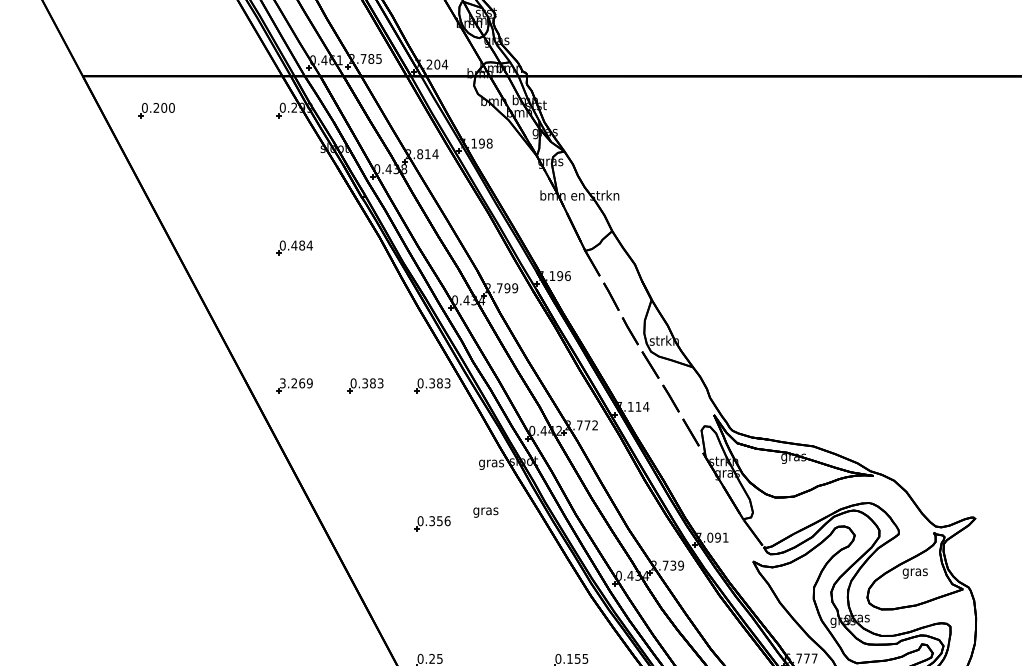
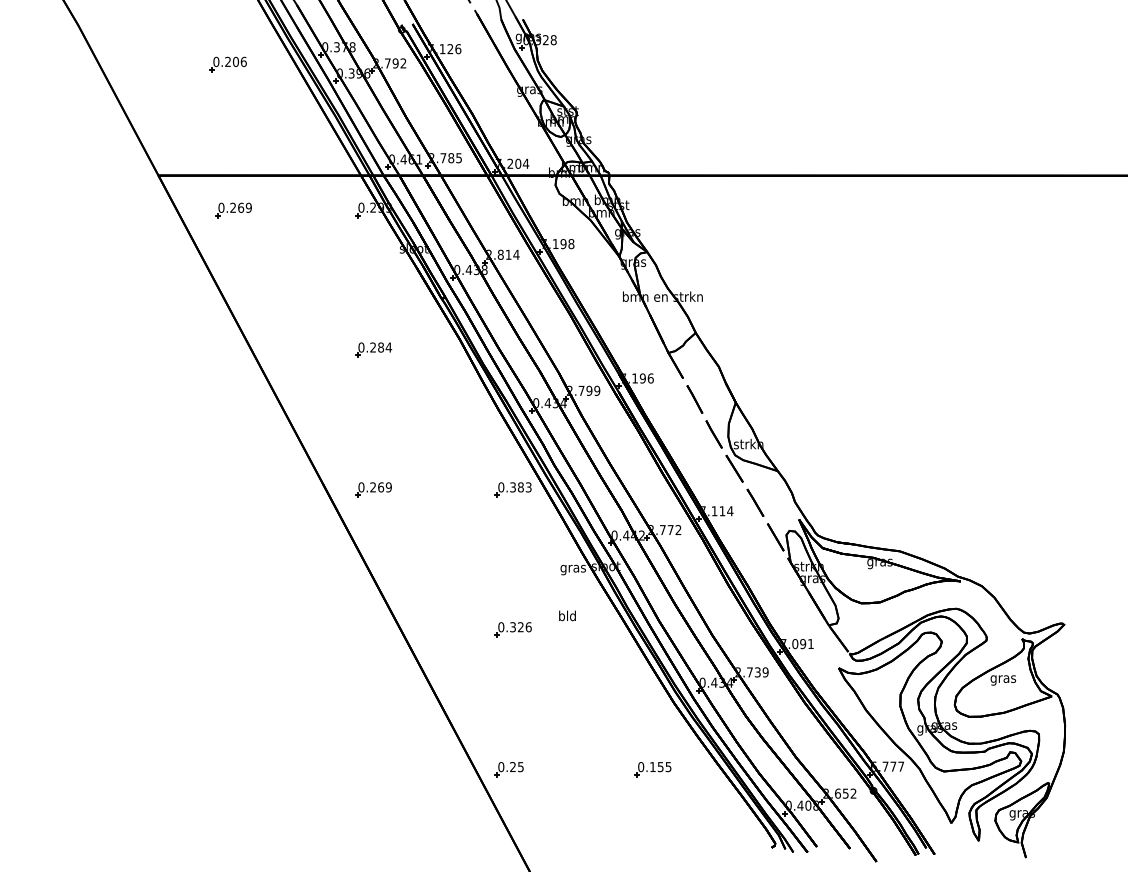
text: (167, 107) -> (244, 207), 0.200 -> 0.269
text: (294, 245) -> (373, 347), 0.484 -> 0.284
text: (282, 383) -> (361, 487), 3.269 -> 0.269
part: (364, 385) -> (444, 489), removed
text: (485, 510) -> (567, 616), gras -> bld
text: (439, 521) -> (520, 627), 0.356 -> 0.326

